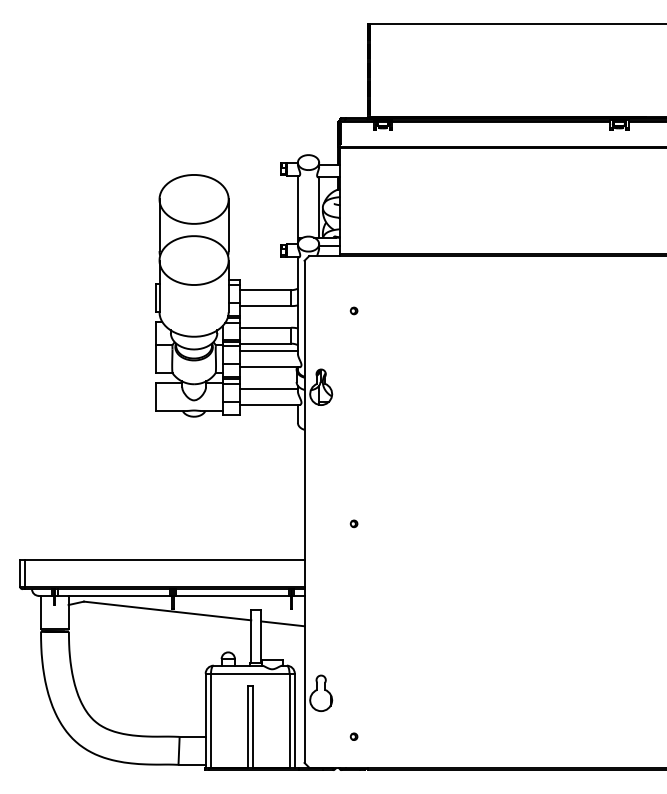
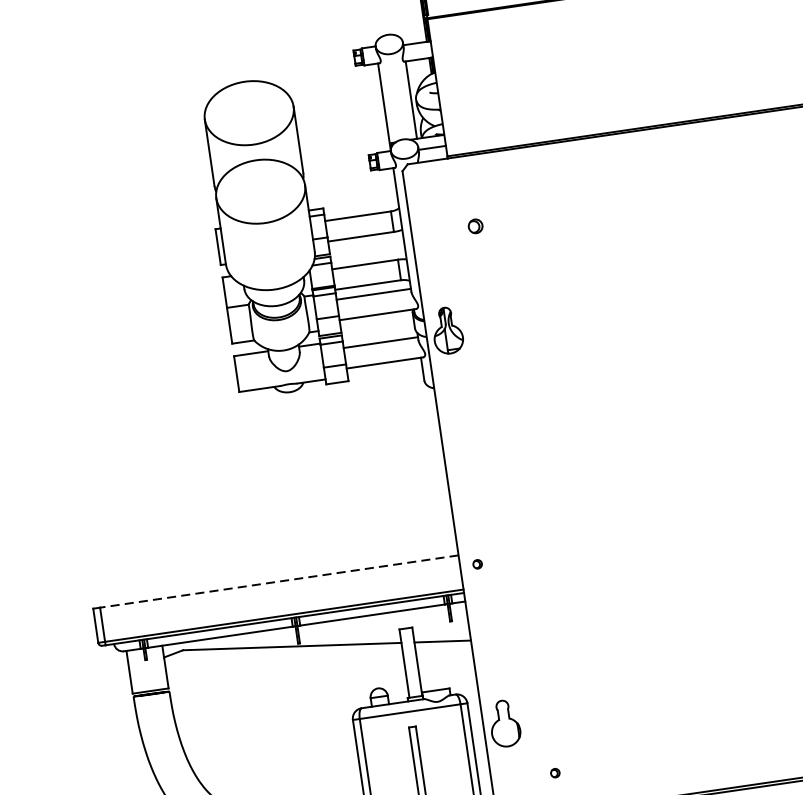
part: (353, 310) -> (474, 225), size x1.6
part: (353, 523) -> (476, 563), moved
line: (164, 559) -> (278, 581), solid -> dashed

